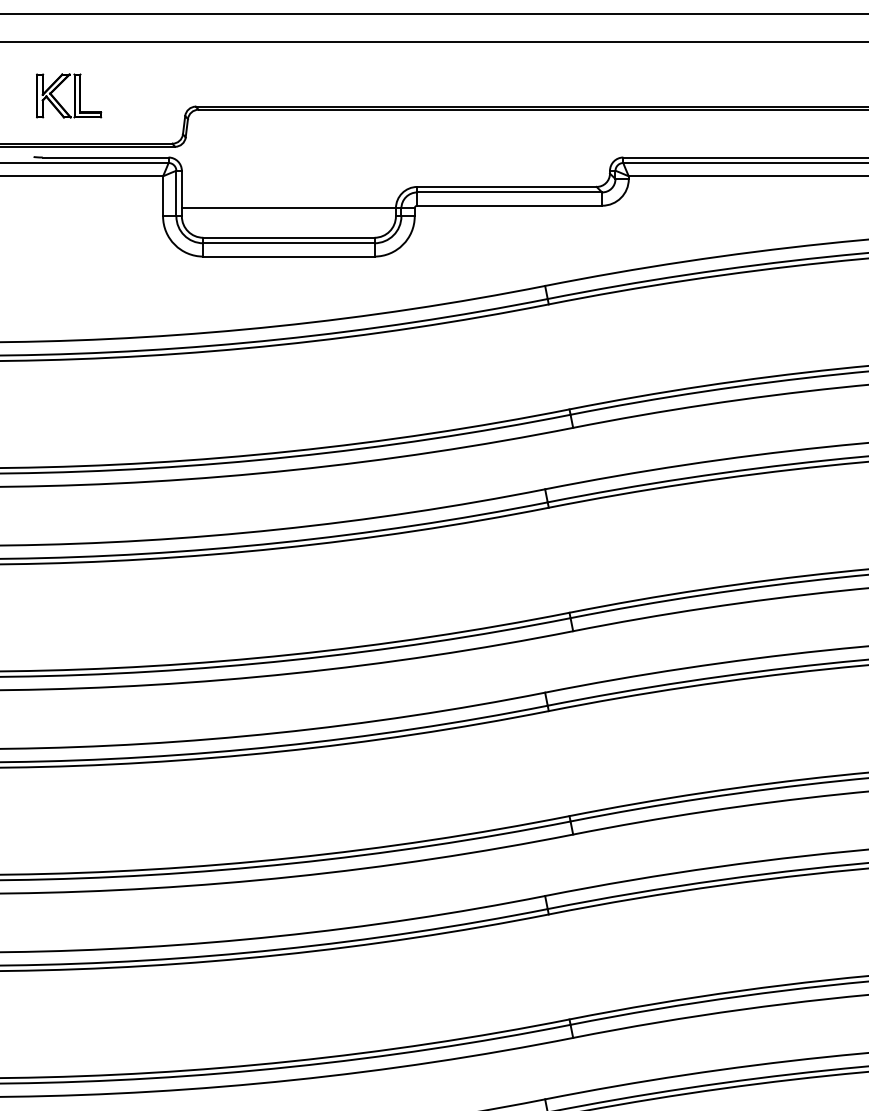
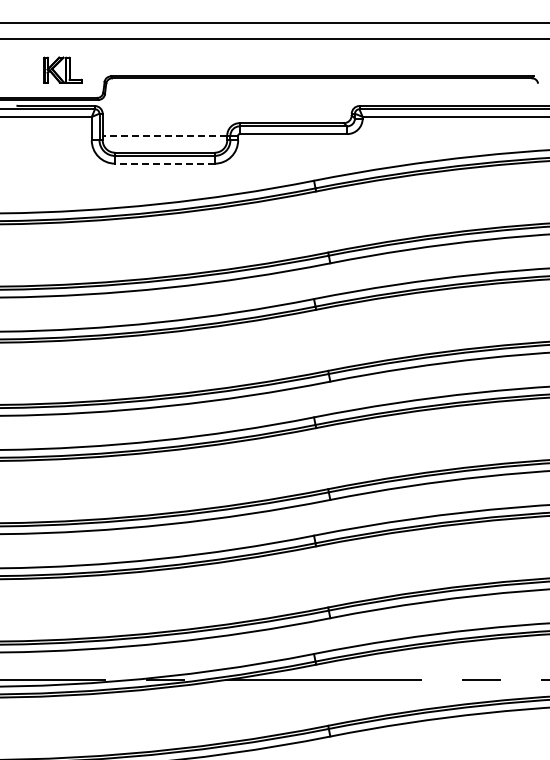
part: (68, 94) -> (62, 69), moved
line: (288, 208) -> (164, 135), solid -> dashed
line: (288, 256) -> (164, 163), solid -> dashed

